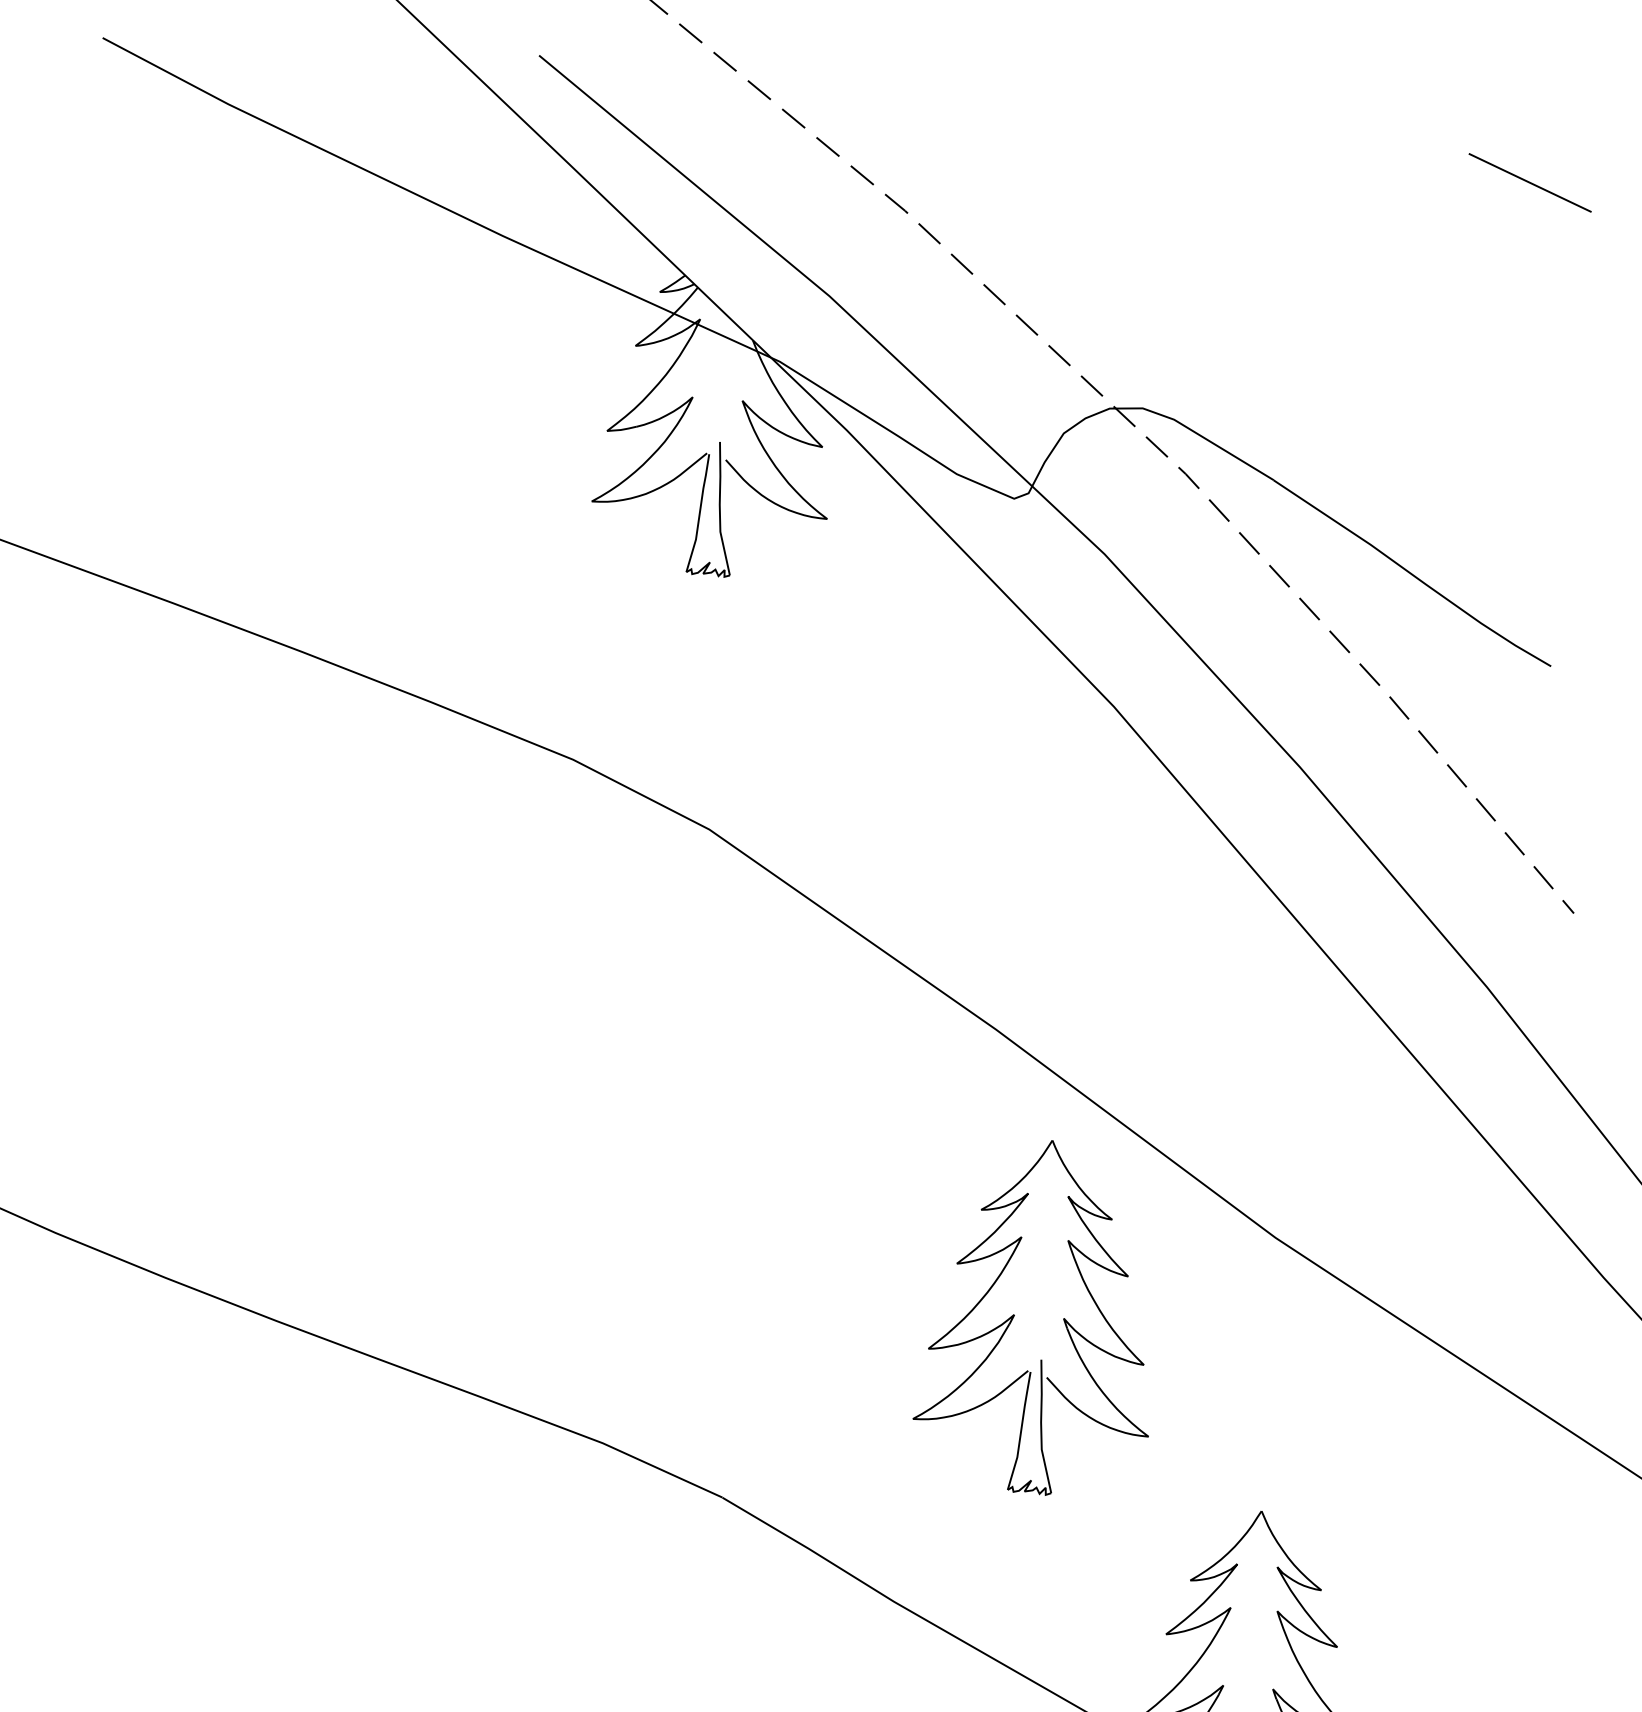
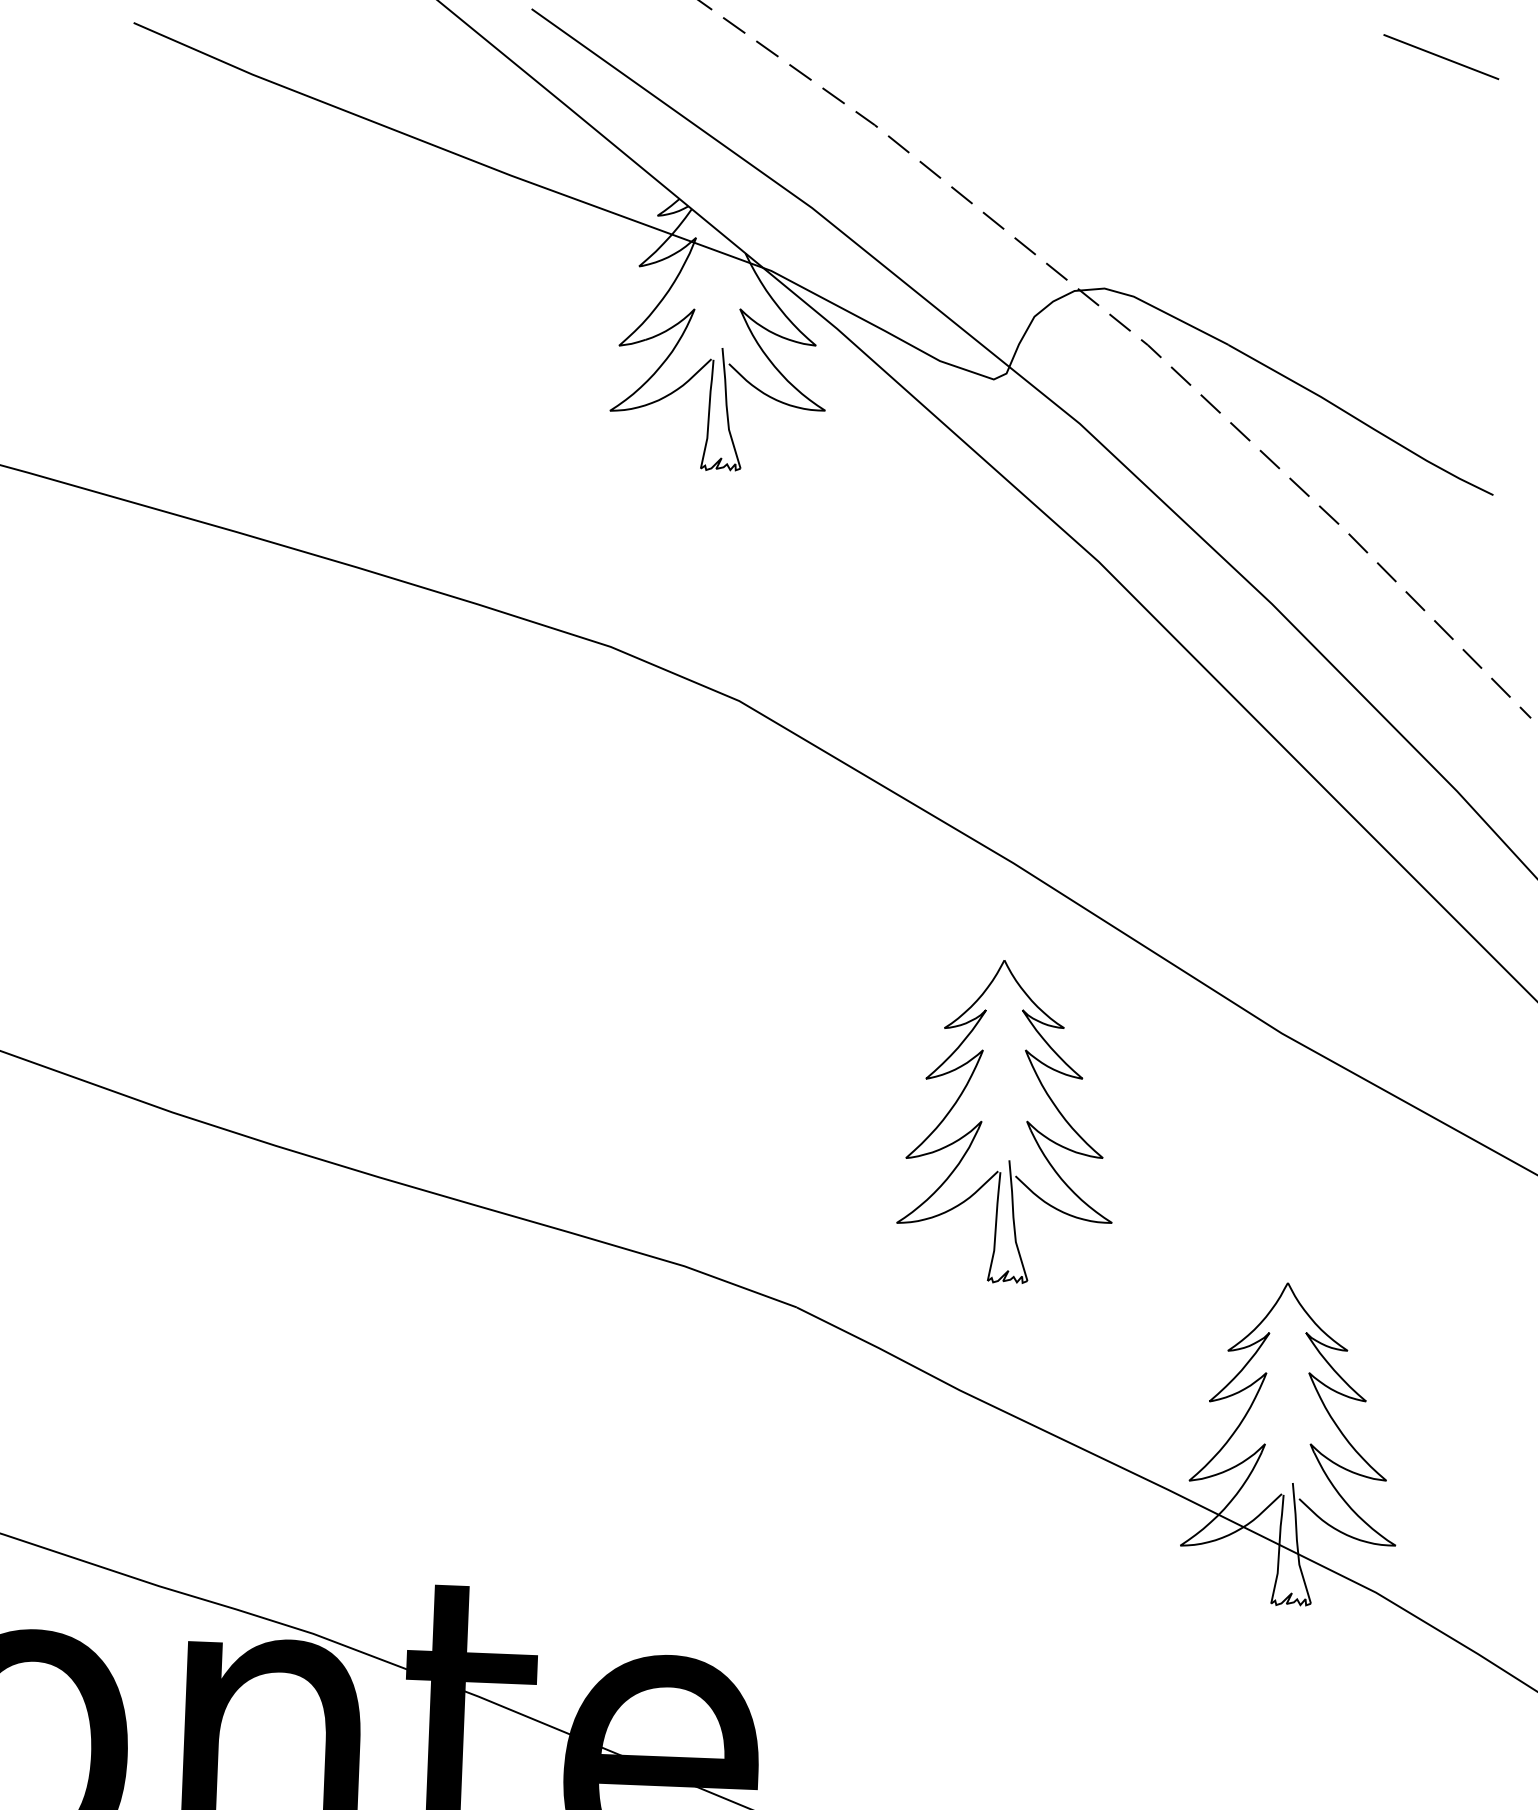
part: (1015, 1315) -> (982, 1121), moved

